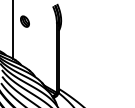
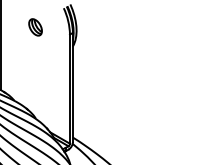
part: (24, 21) -> (34, 27), moved

